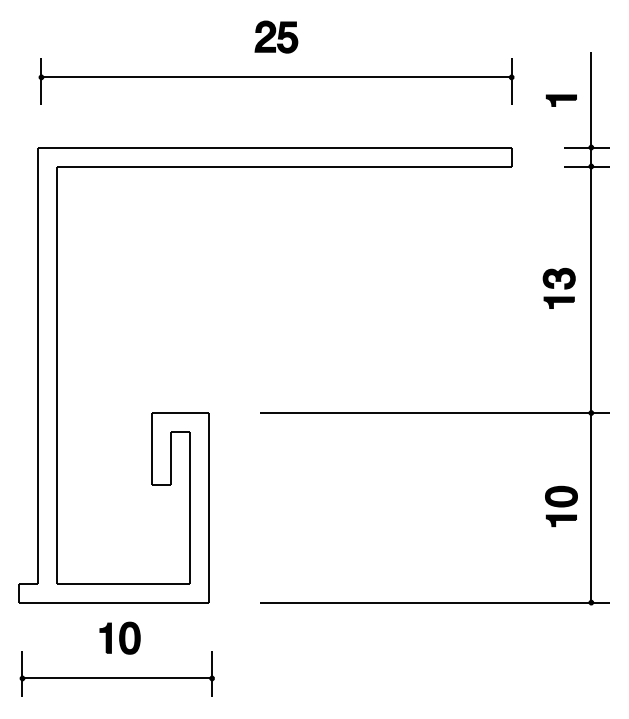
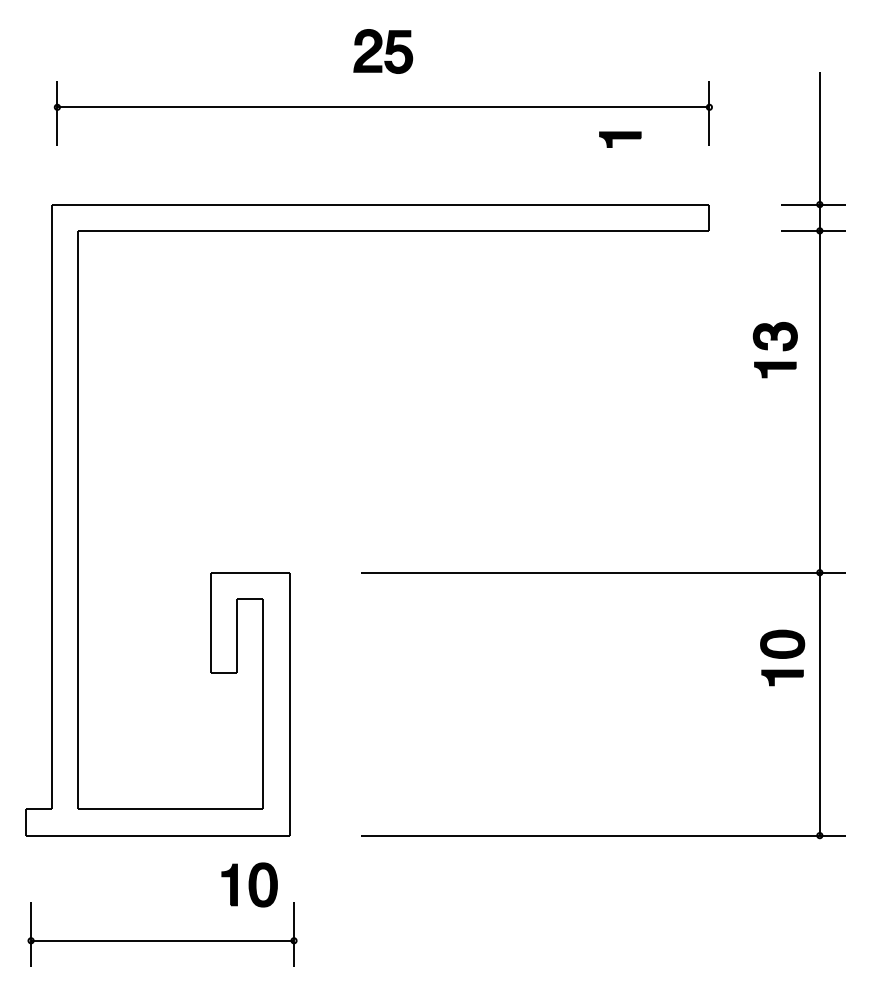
part: (560, 100) -> (619, 139), moved
part: (558, 287) -> (774, 348), moved
part: (561, 506) -> (782, 657), moved
part: (119, 637) -> (248, 883), moved

